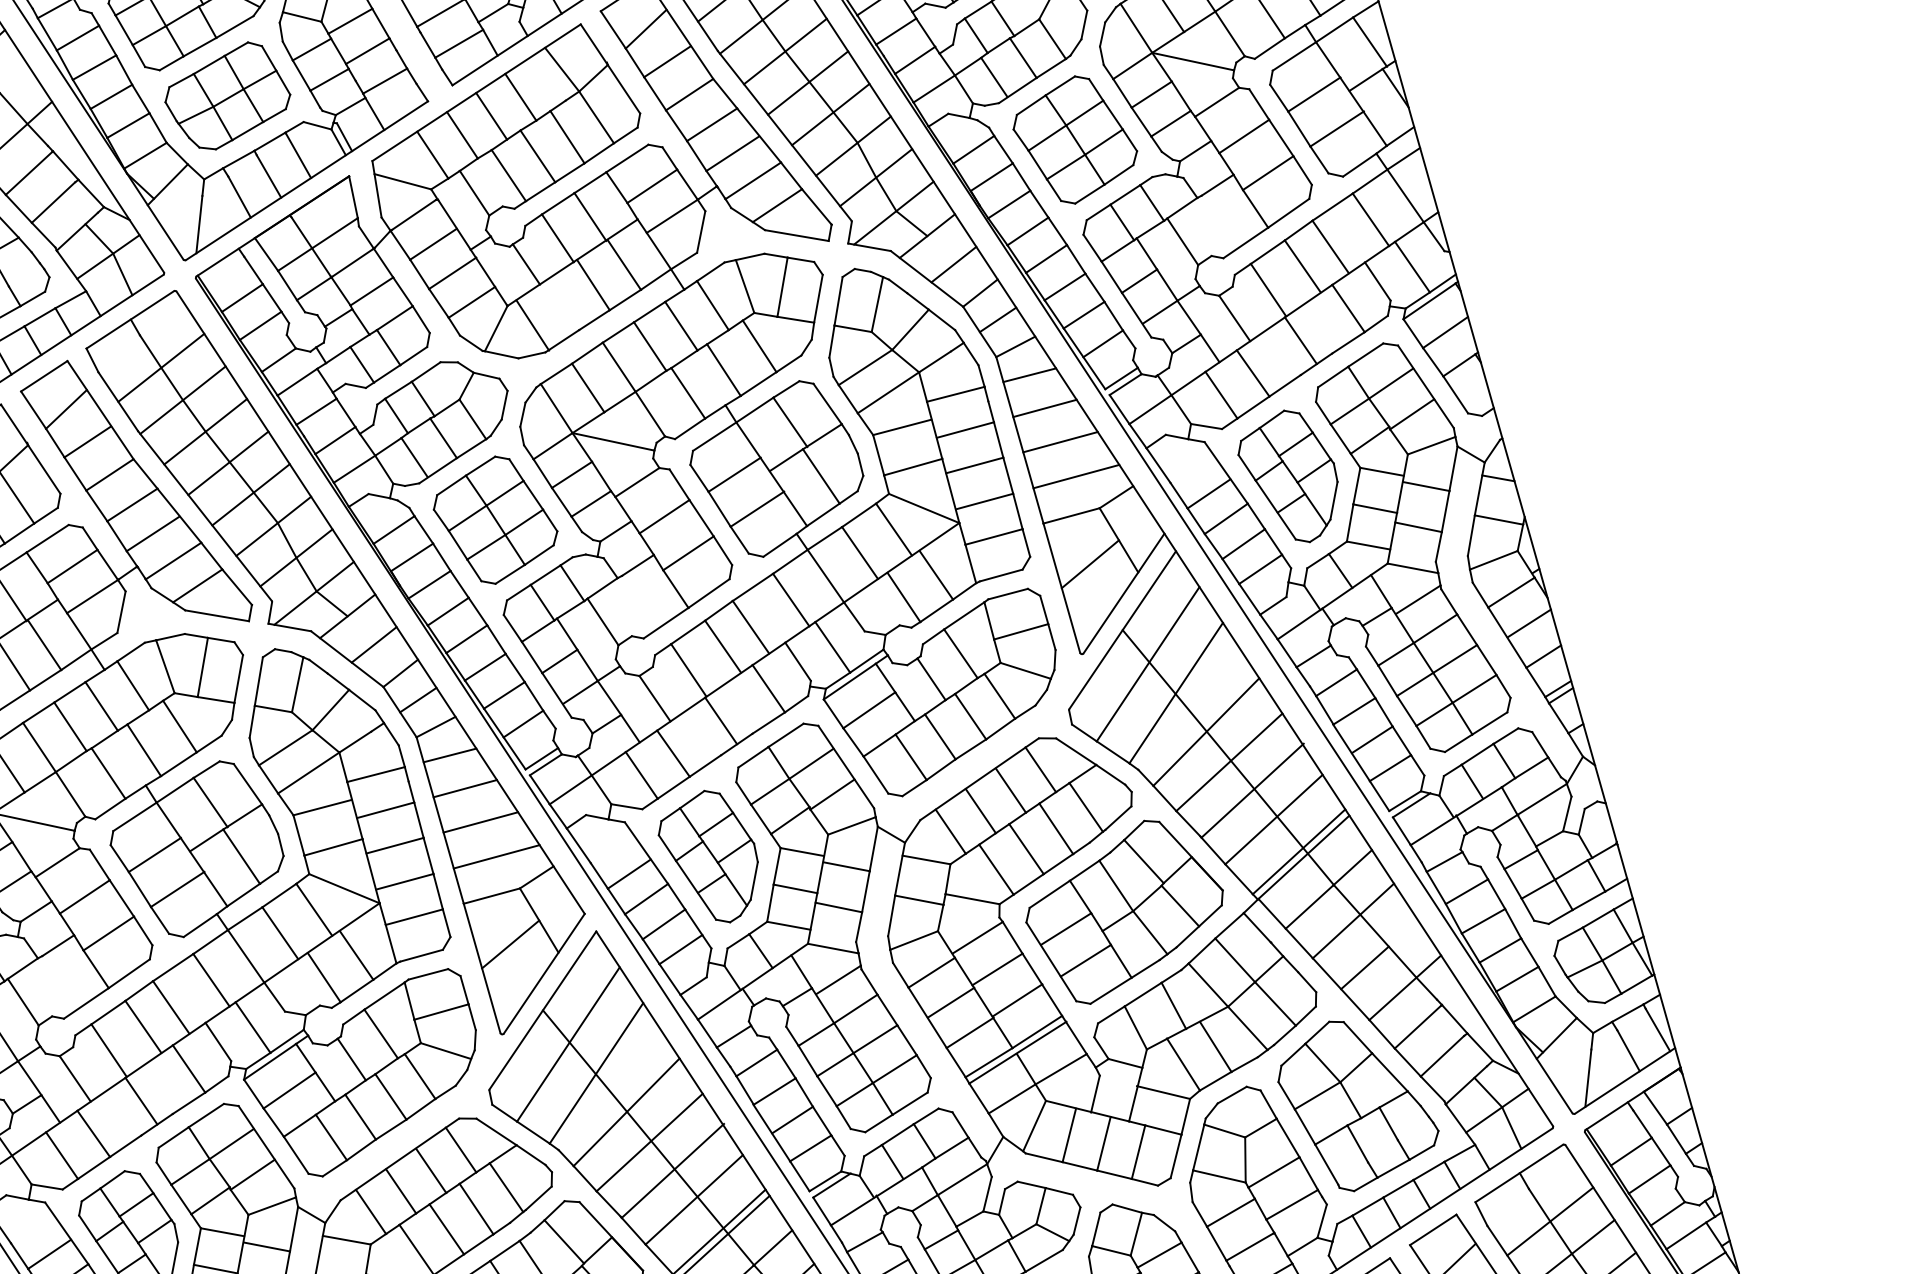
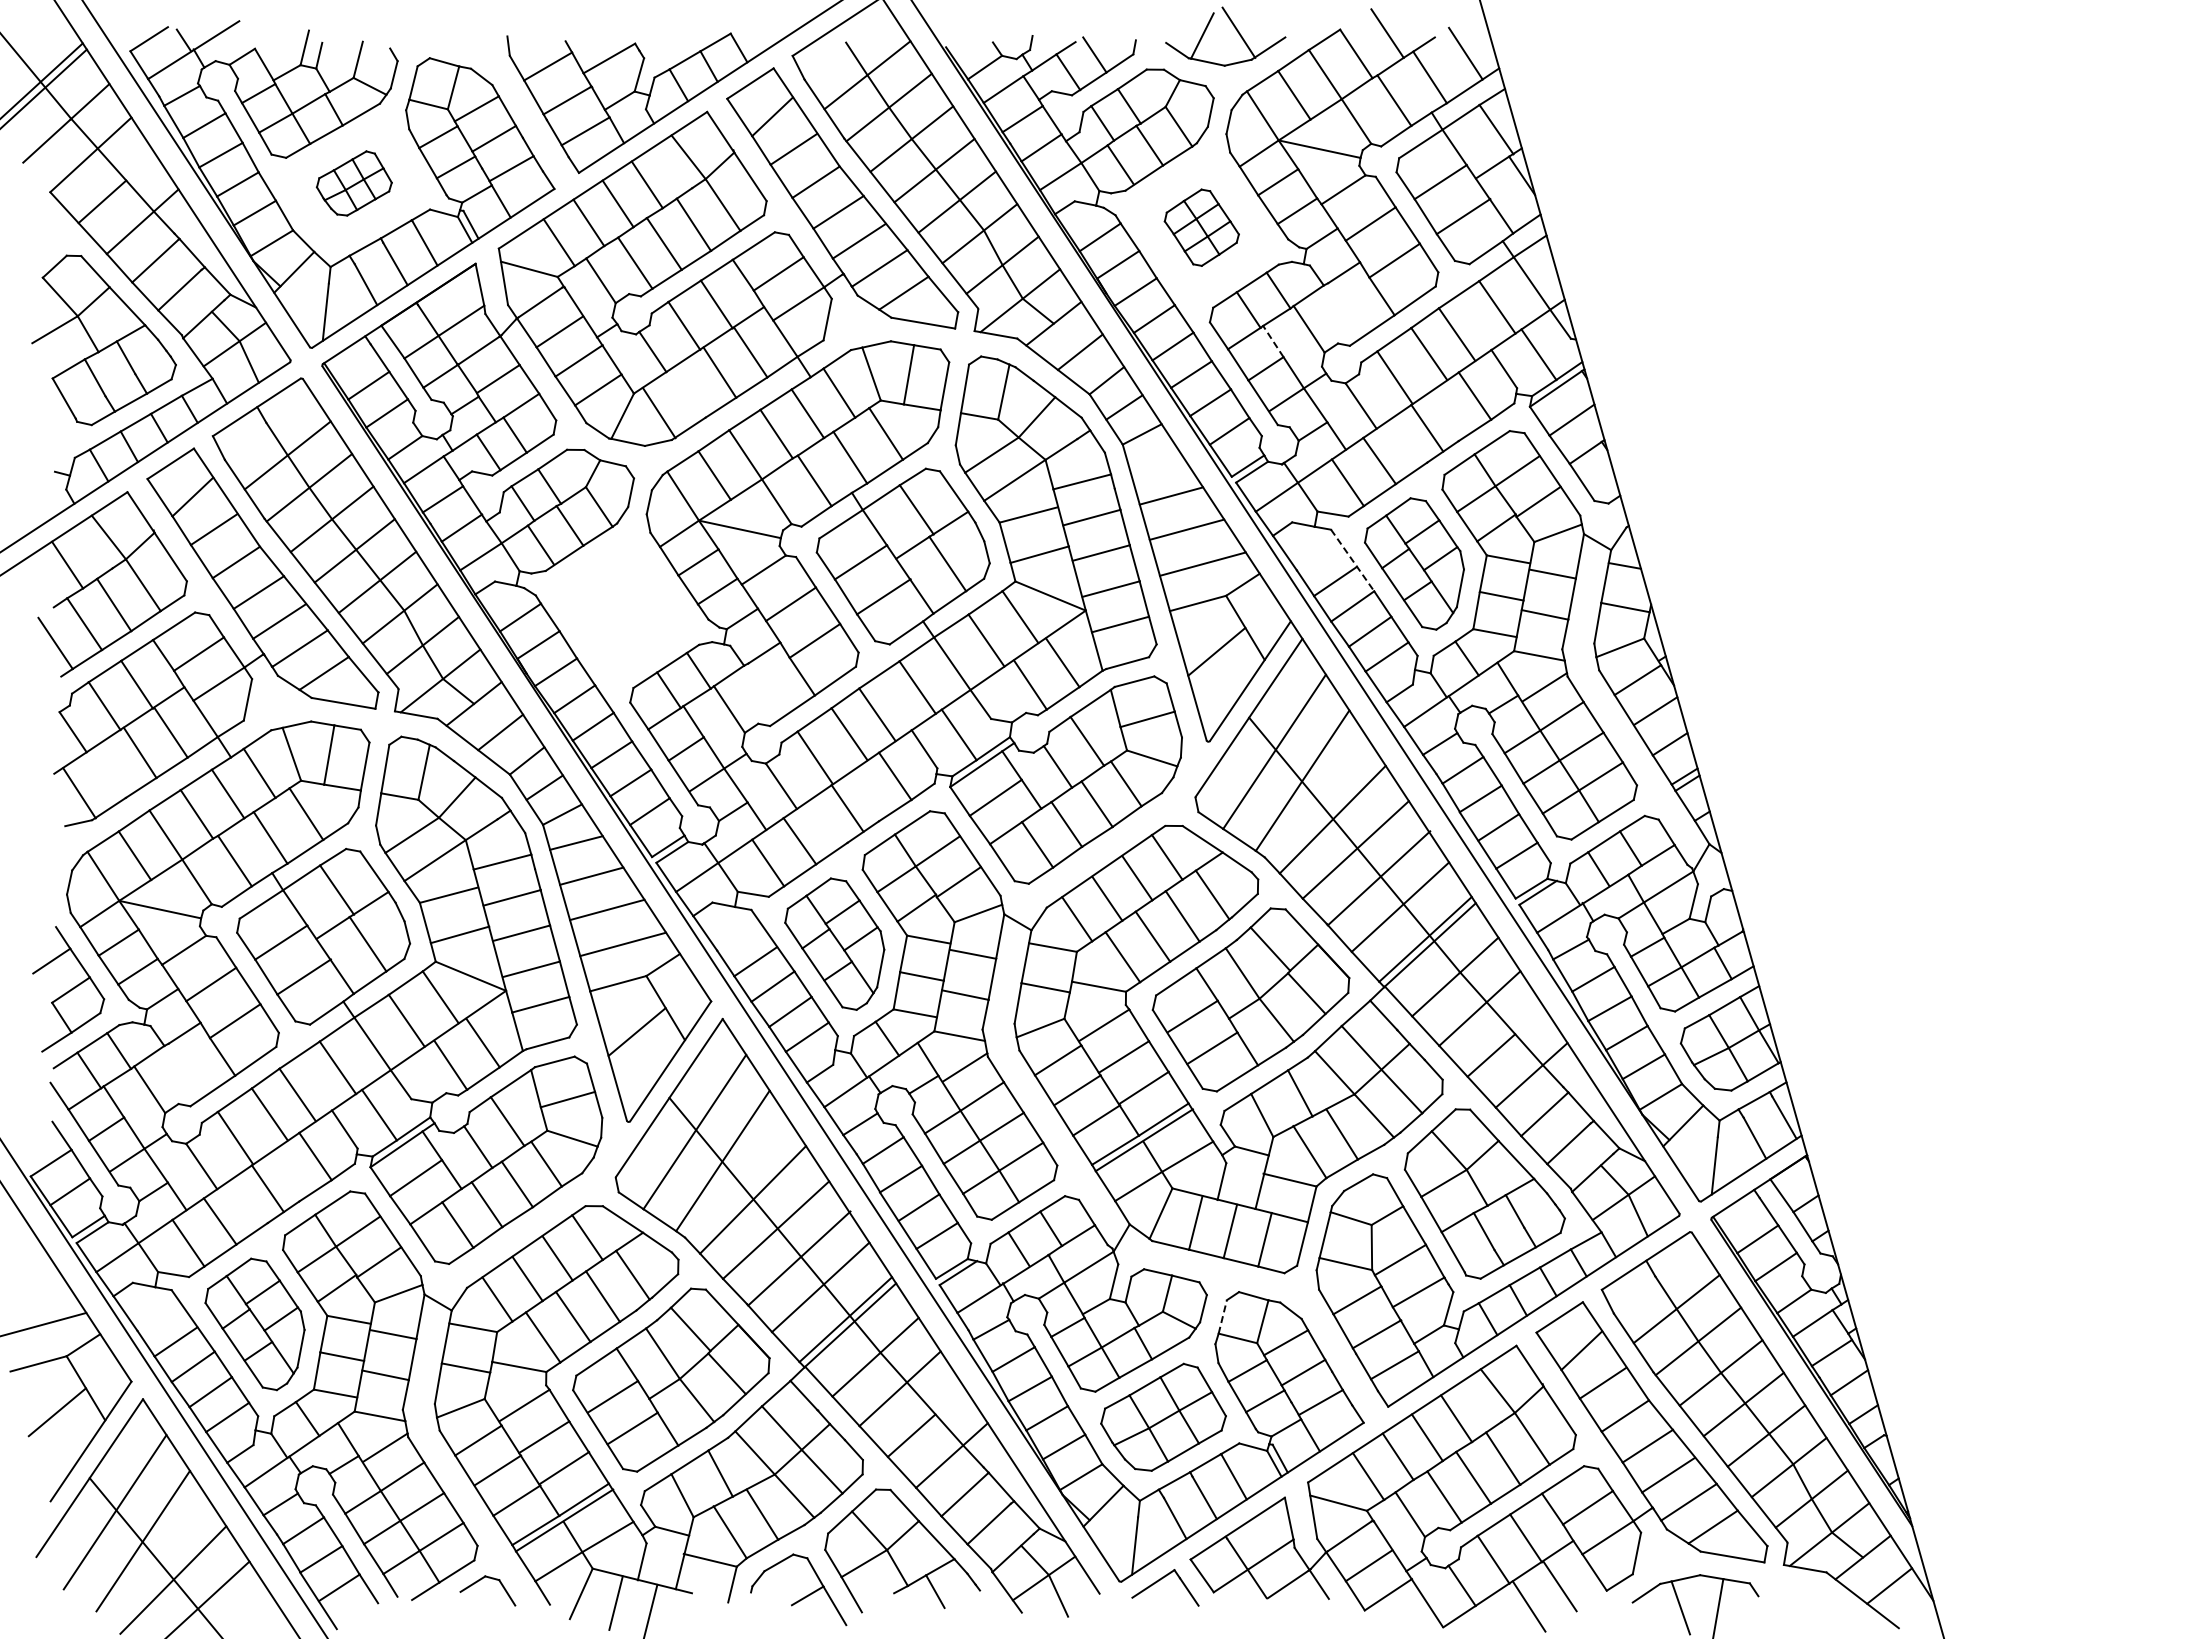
part: (228, 95) -> (354, 183), size x0.6
part: (1075, 139) -> (1201, 227), size x0.6
line: (1147, 253) -> (1273, 341), solid -> dashed
line: (1029, 374) -> (1155, 462), removed
line: (1226, 472) -> (1352, 560), solid -> dashed
part: (495, 519) -> (621, 607), removed
line: (1096, 1228) -> (1222, 1316), solid -> dashed

